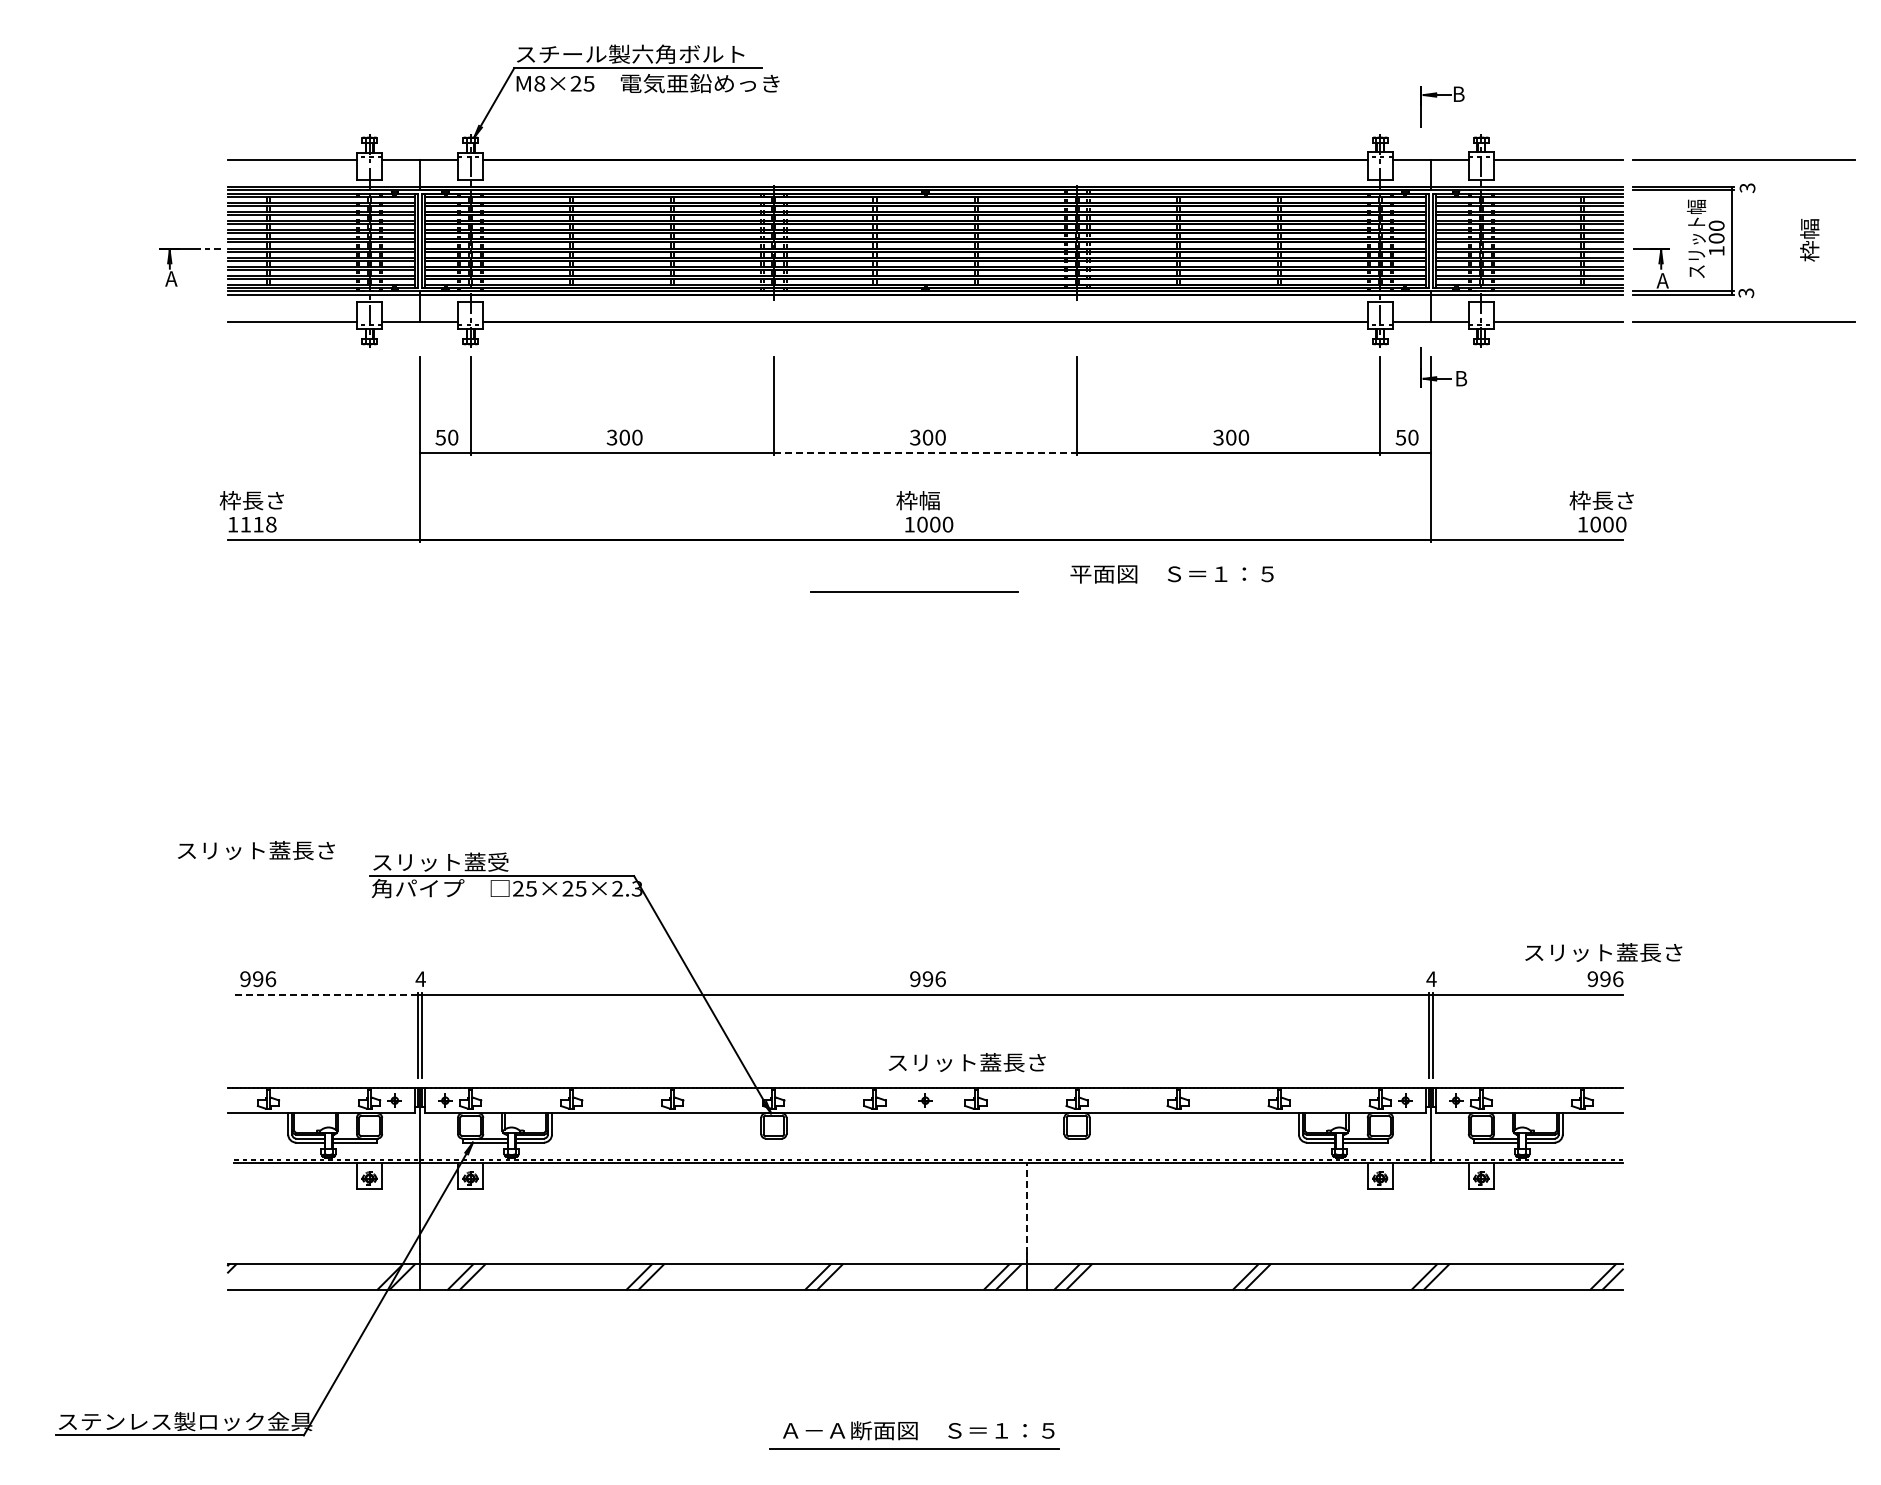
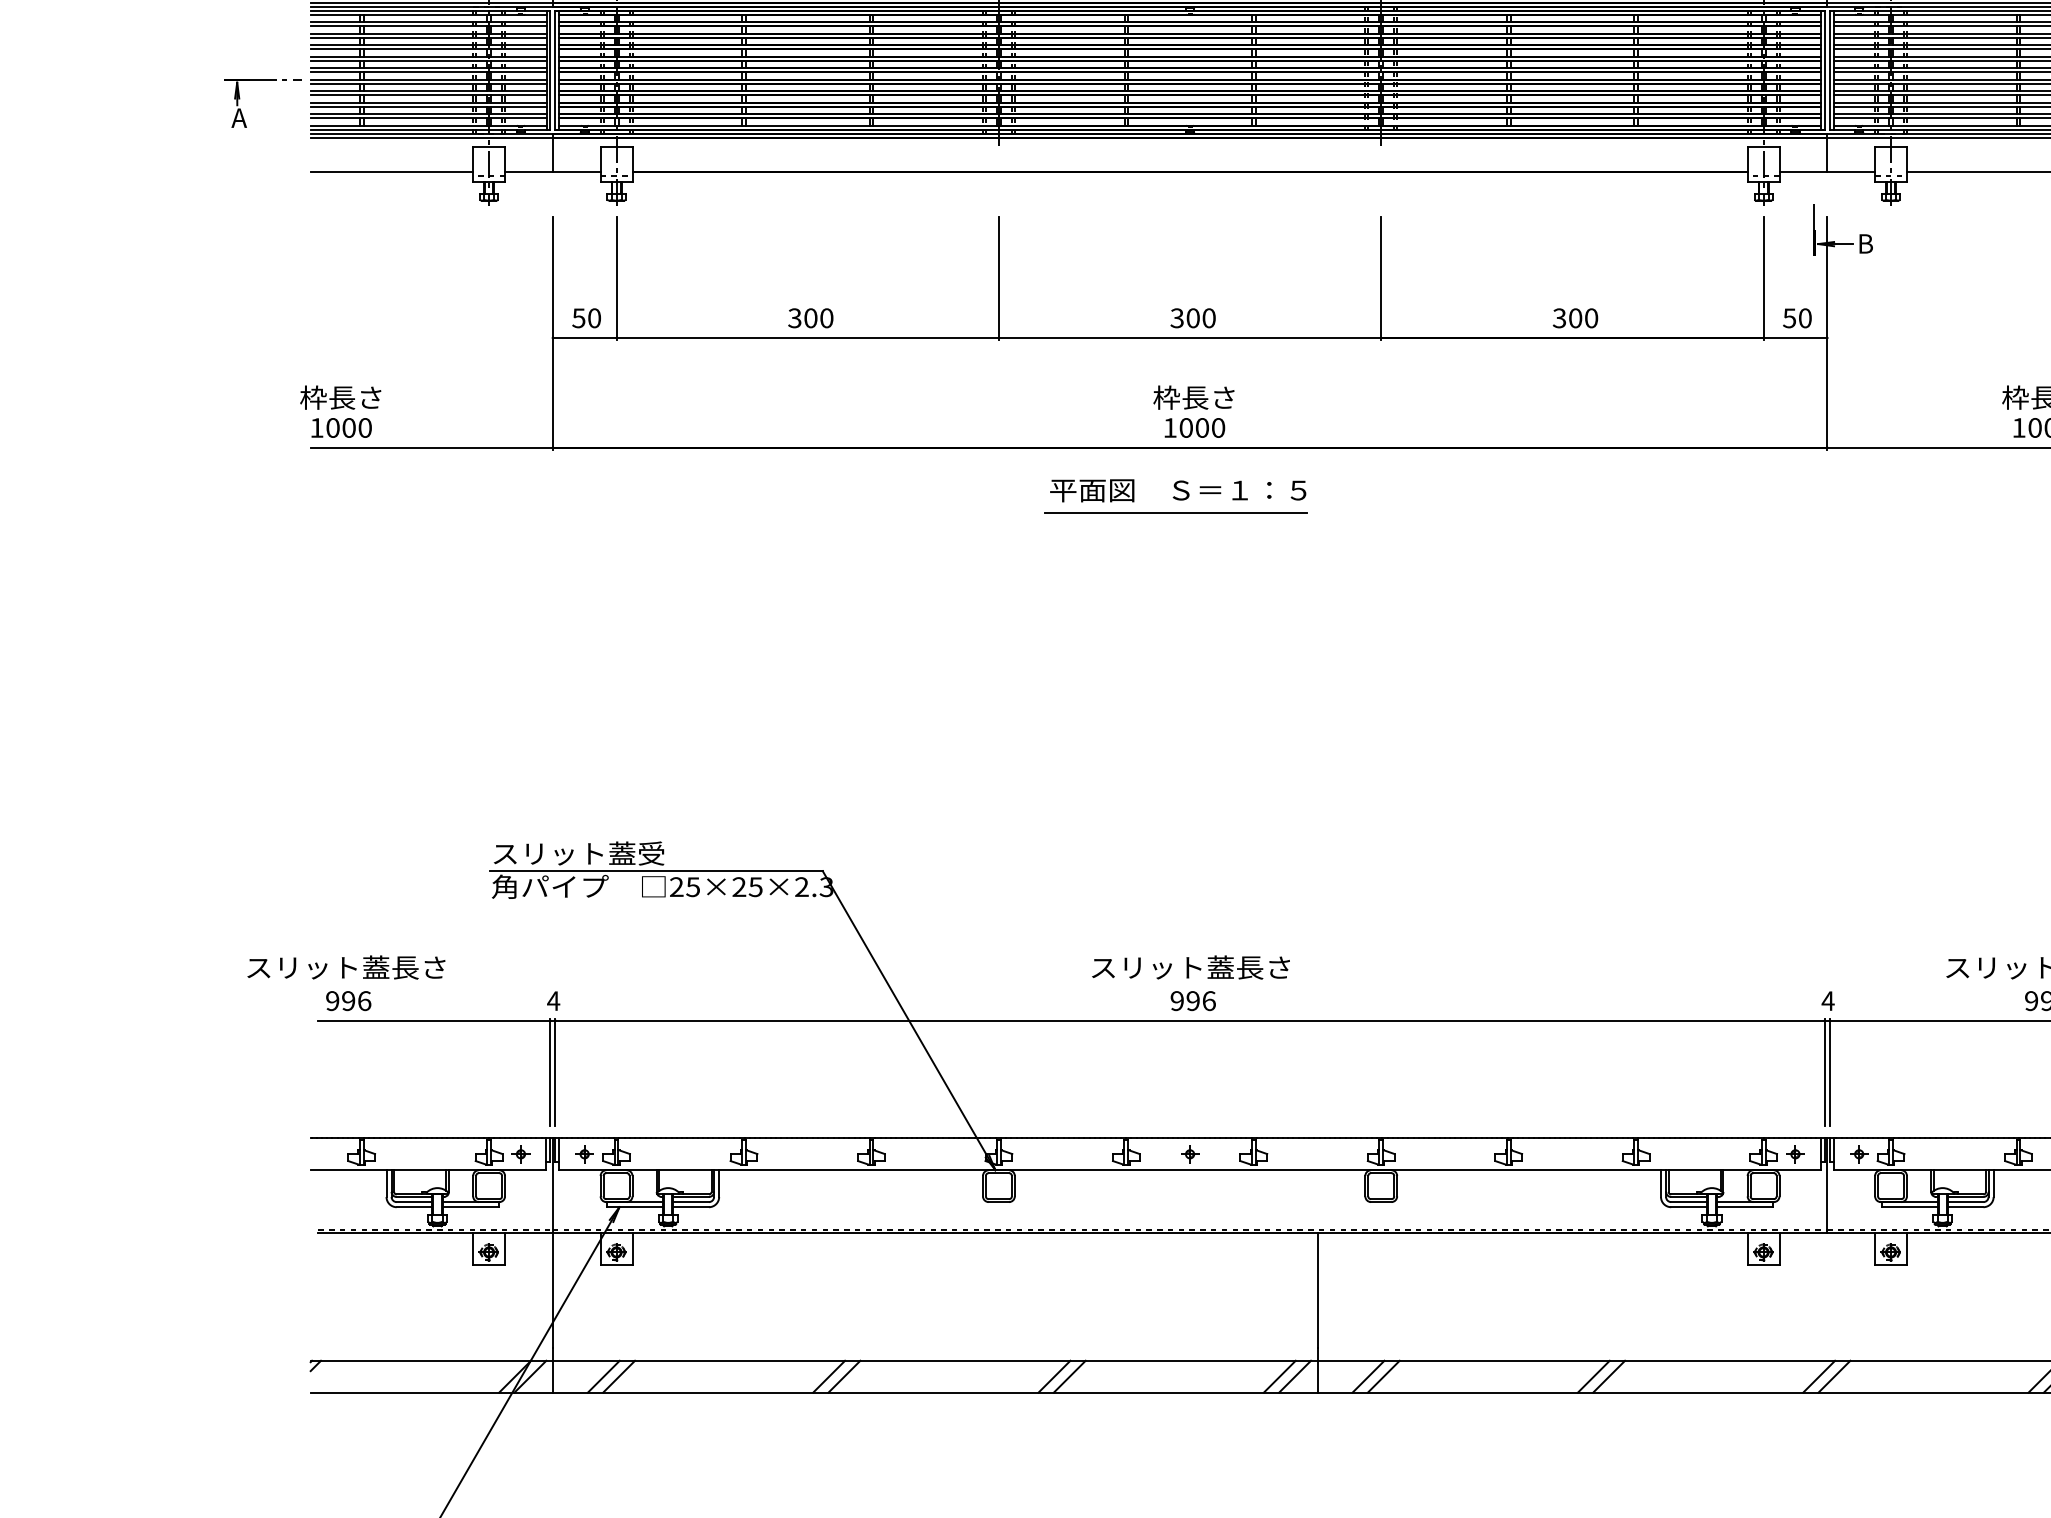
line: (925, 453) -> (1190, 338), dashed -> solid
text: (939, 500) -> (1207, 397), 枠幅 -> 枠長さ
text: (258, 524) -> (349, 427), 1118 -> 1000
text: (1171, 574) -> (1177, 490), moved
text: (256, 850) -> (346, 967), moved
line: (326, 994) -> (434, 1020), dashed -> solid
text: (966, 1062) -> (1190, 967), moved
line: (1026, 1208) -> (1317, 1290), dashed -> solid

